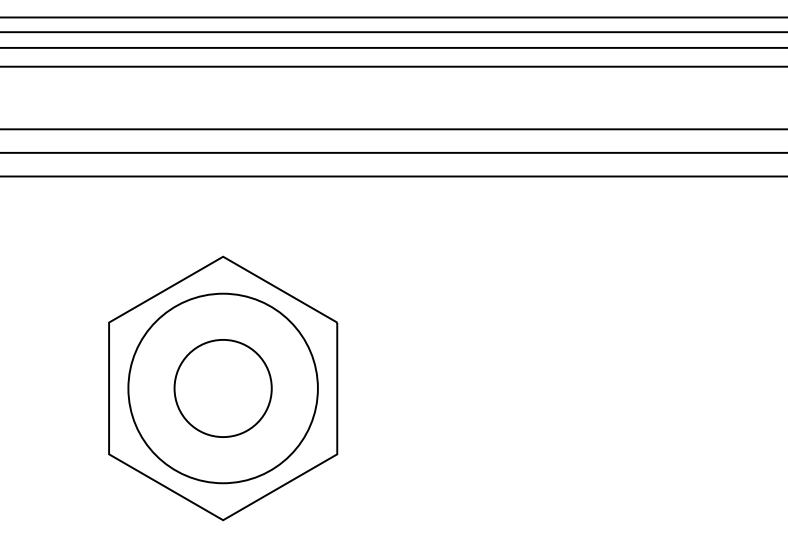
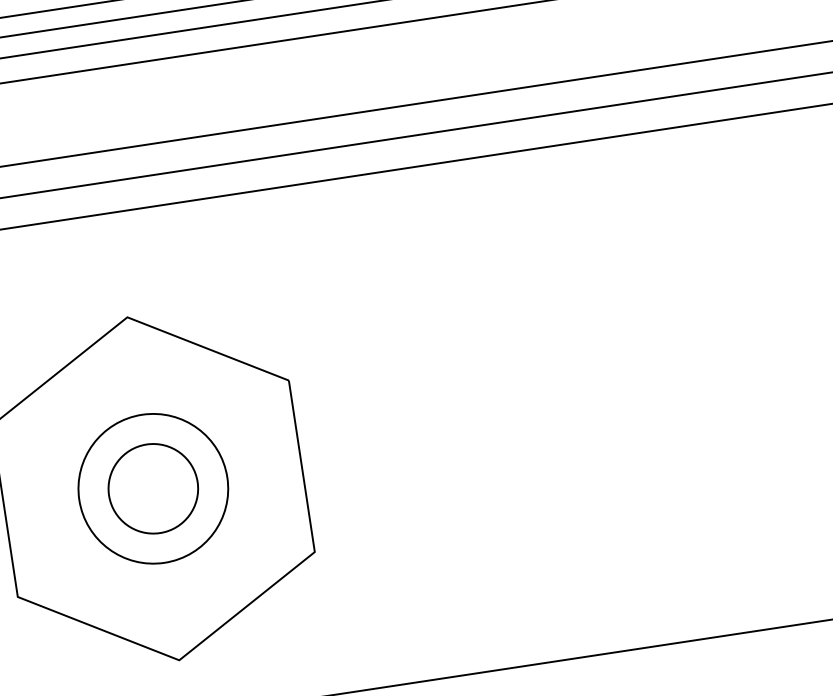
circle: (222, 388) -> (152, 488), size x0.6
circle: (222, 388) -> (152, 488), size x0.7

